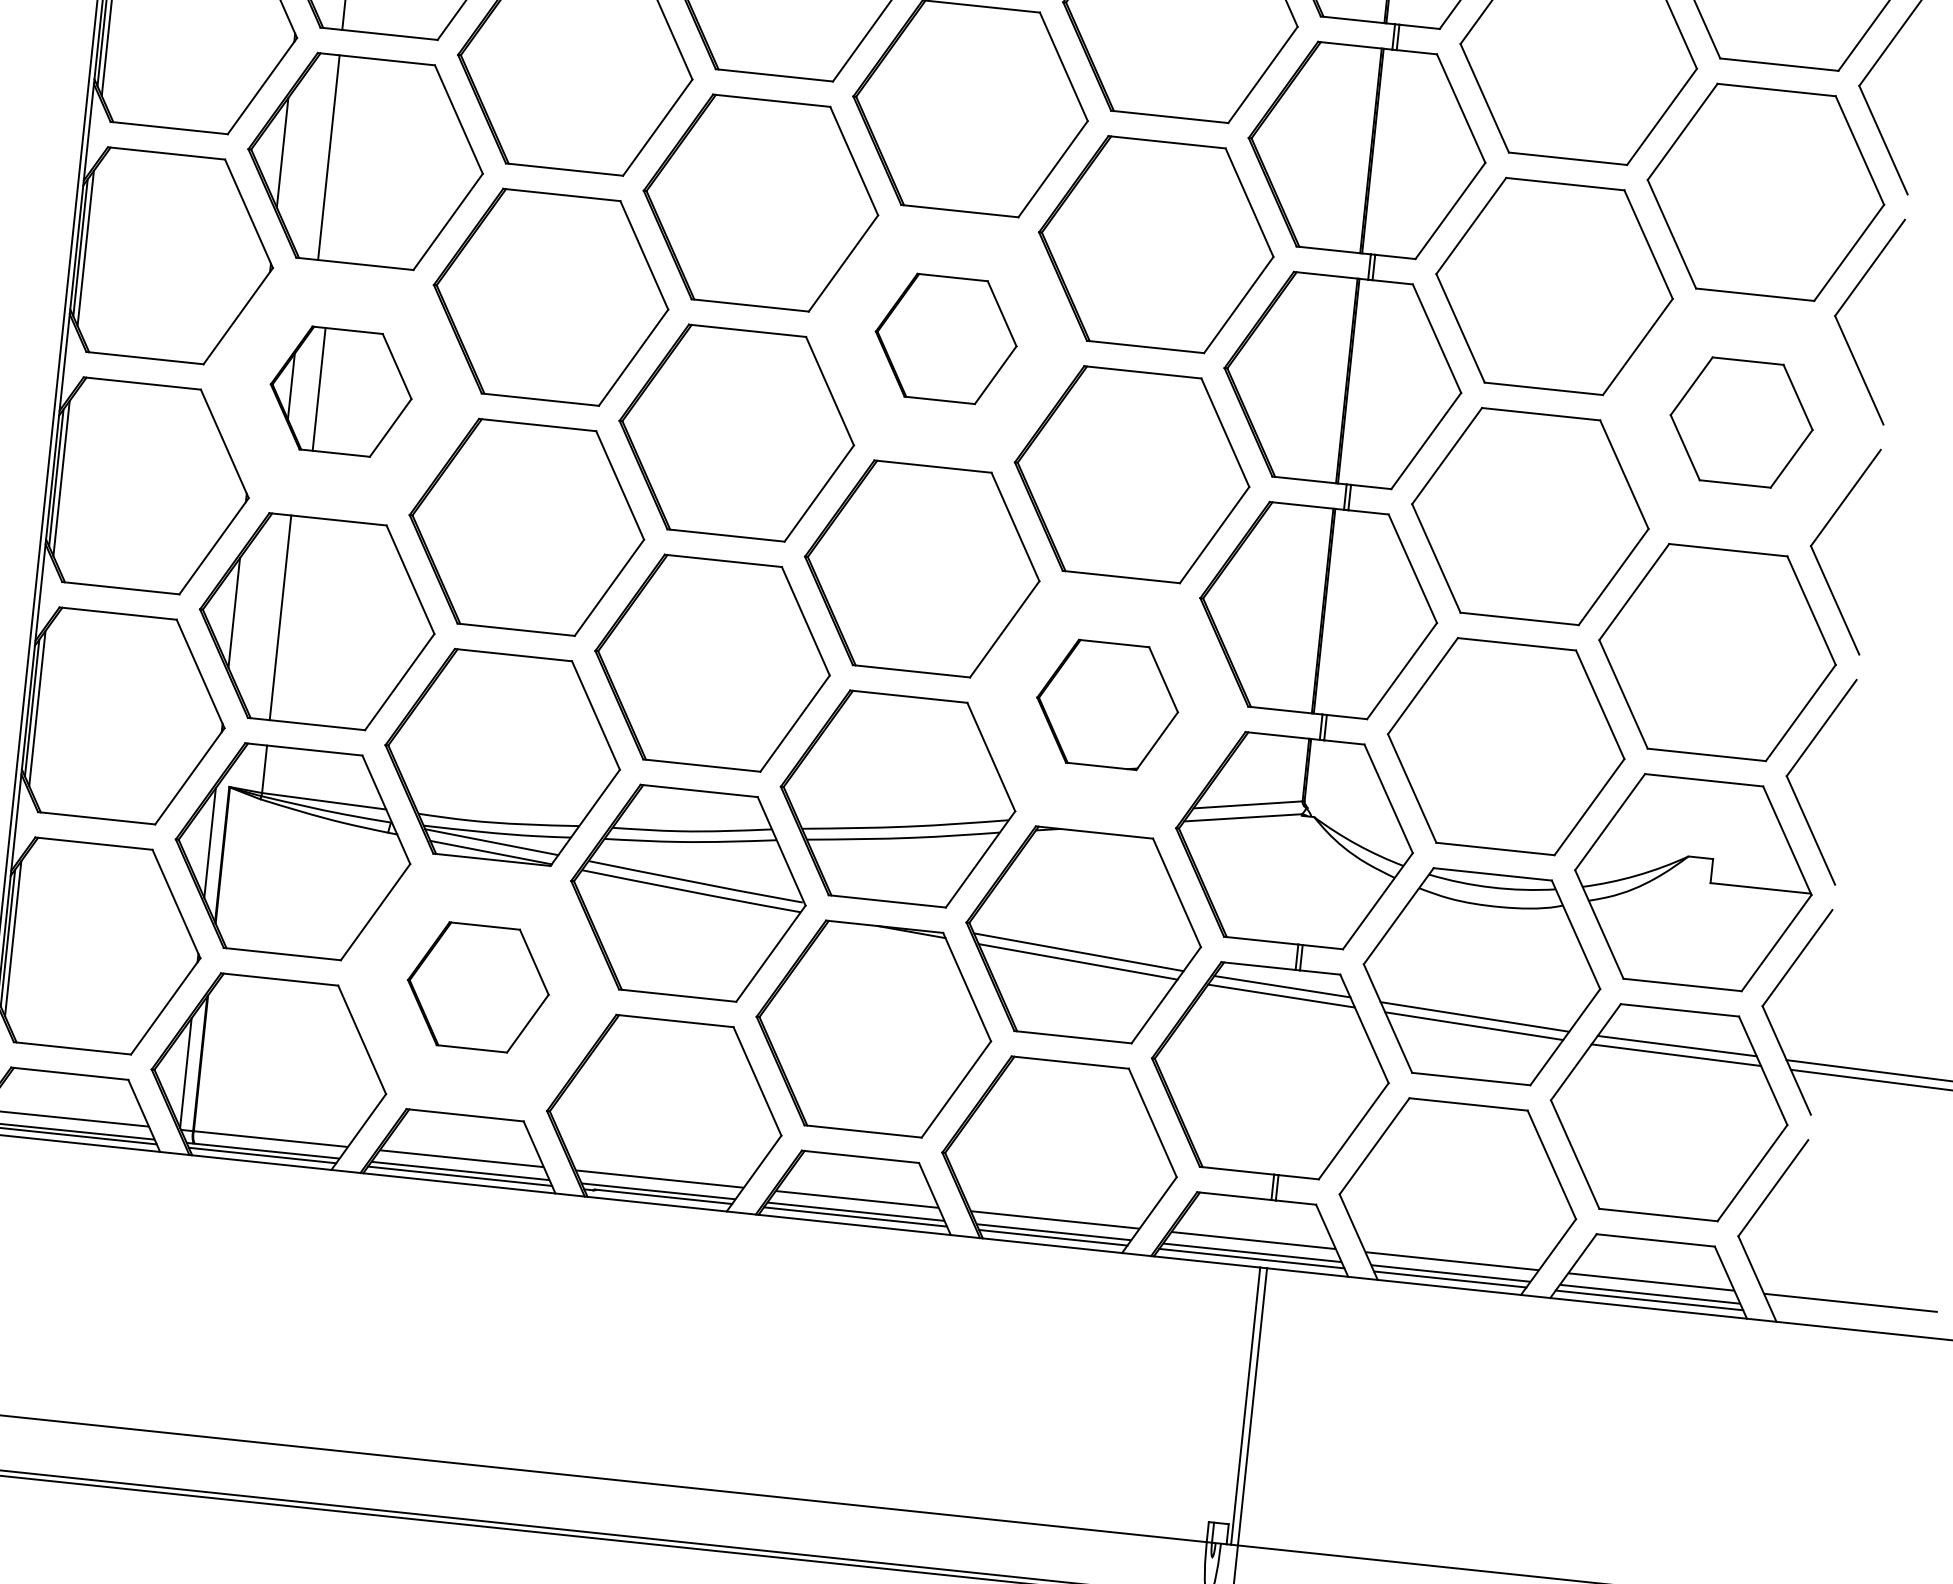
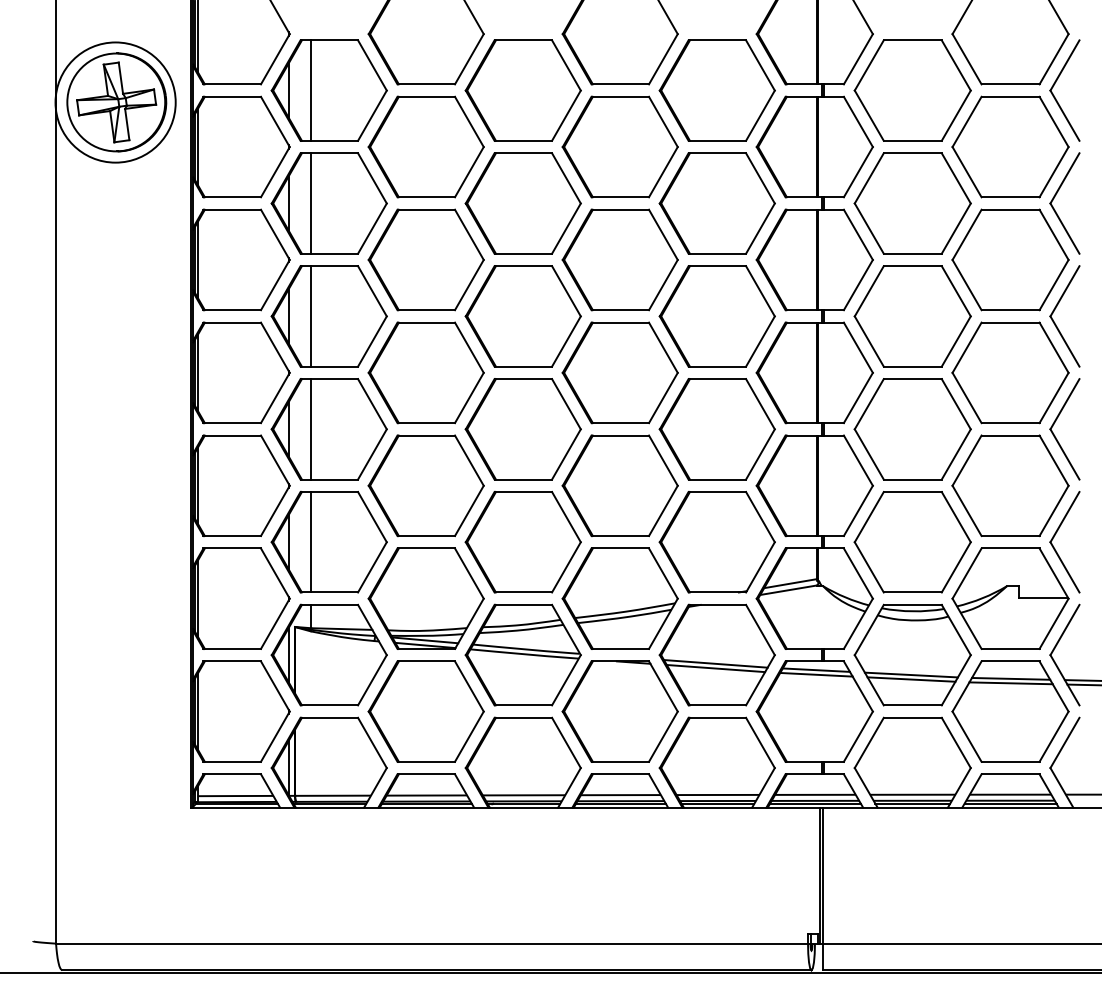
part: (944, 337) -> (619, 372), size x1.67
part: (339, 391) -> (328, 429), size x1.67
part: (1741, 421) -> (1010, 372), size x1.67
part: (1106, 705) -> (716, 542), size x1.67
part: (477, 987) -> (425, 711), size x1.67

